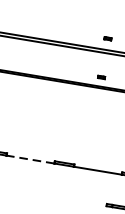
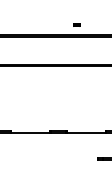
part: (101, 76) -> (76, 56), removed
line: (30, 159) -> (30, 132), dashed -> solid

